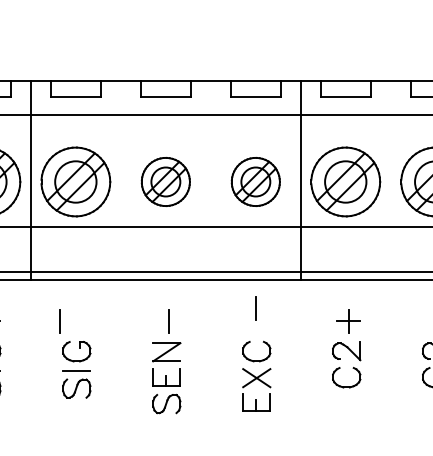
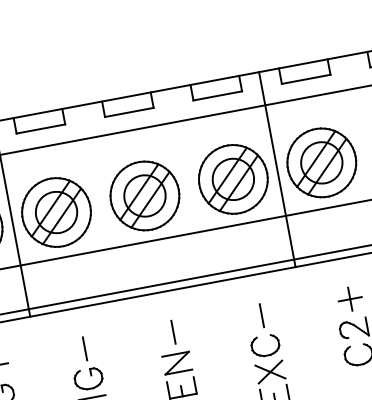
part: (165, 181) -> (144, 195), size x1.43
part: (255, 181) -> (233, 178), size x1.43
line: (255, 308) -> (261, 316), moved
line: (59, 321) -> (84, 349), moved

